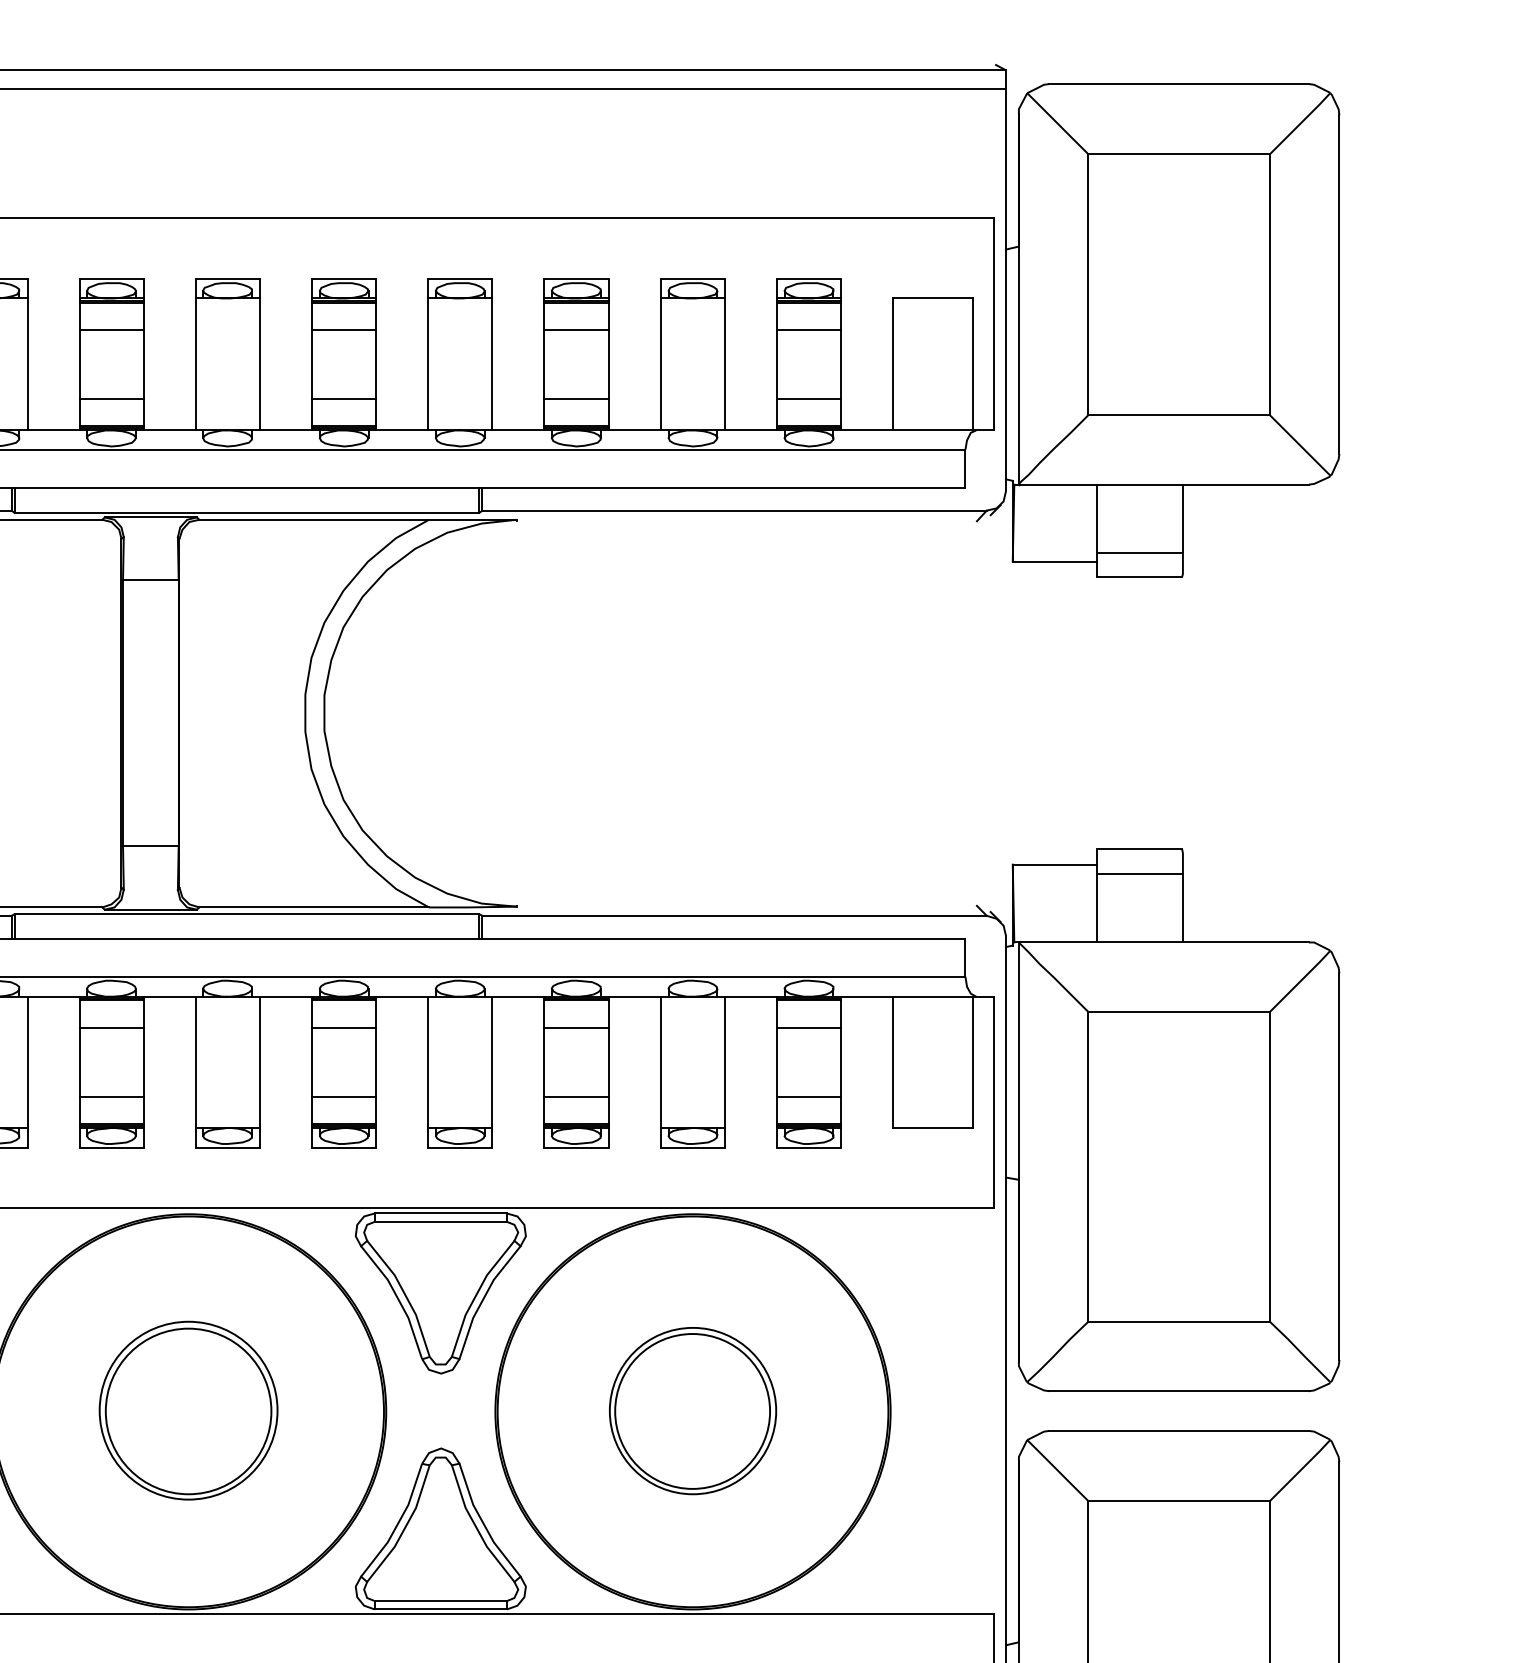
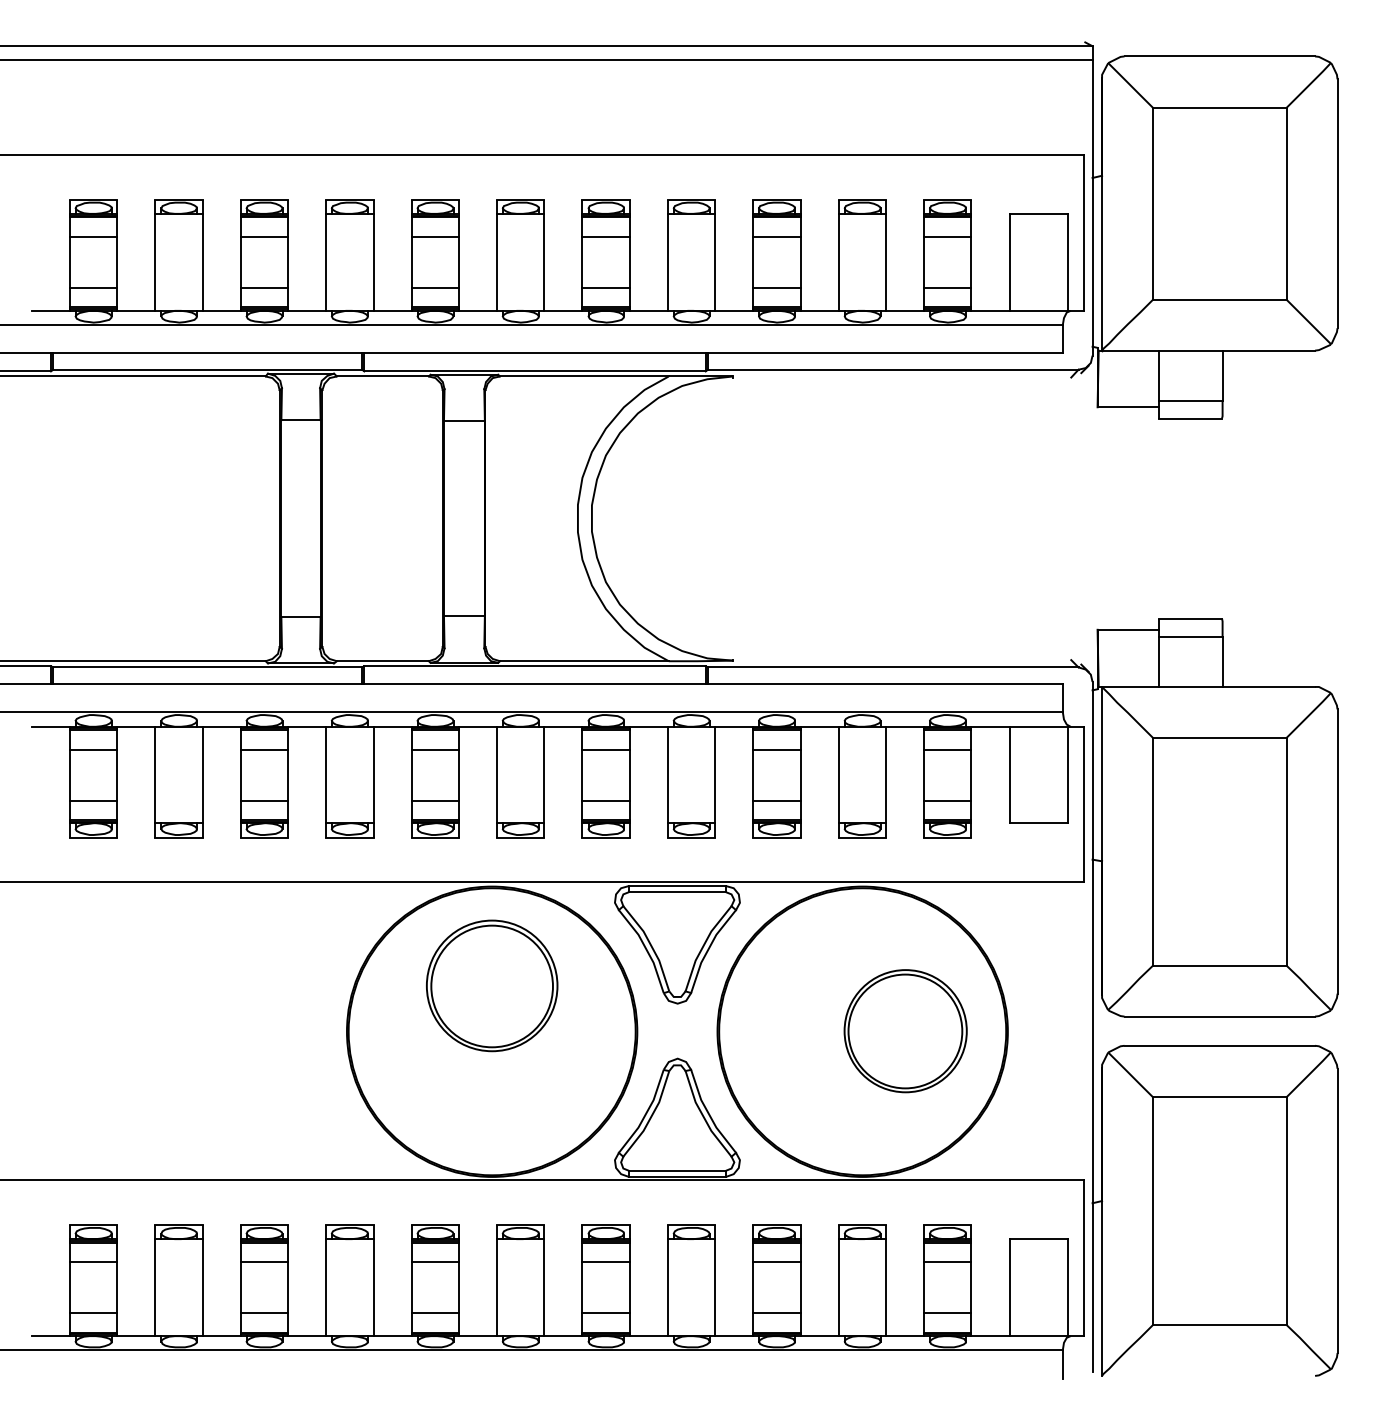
part: (189, 1410) -> (492, 985), moved
part: (692, 1411) -> (905, 1031), moved

